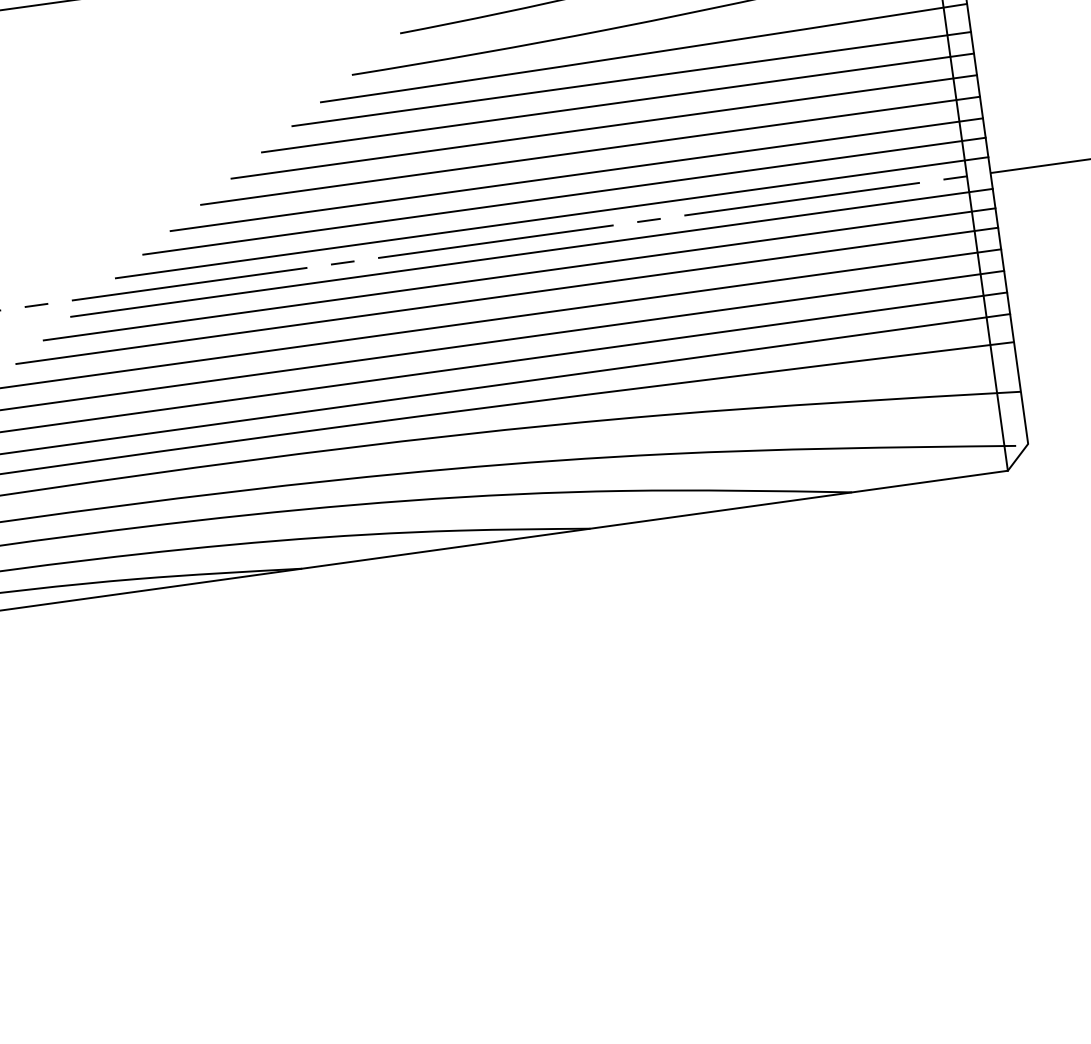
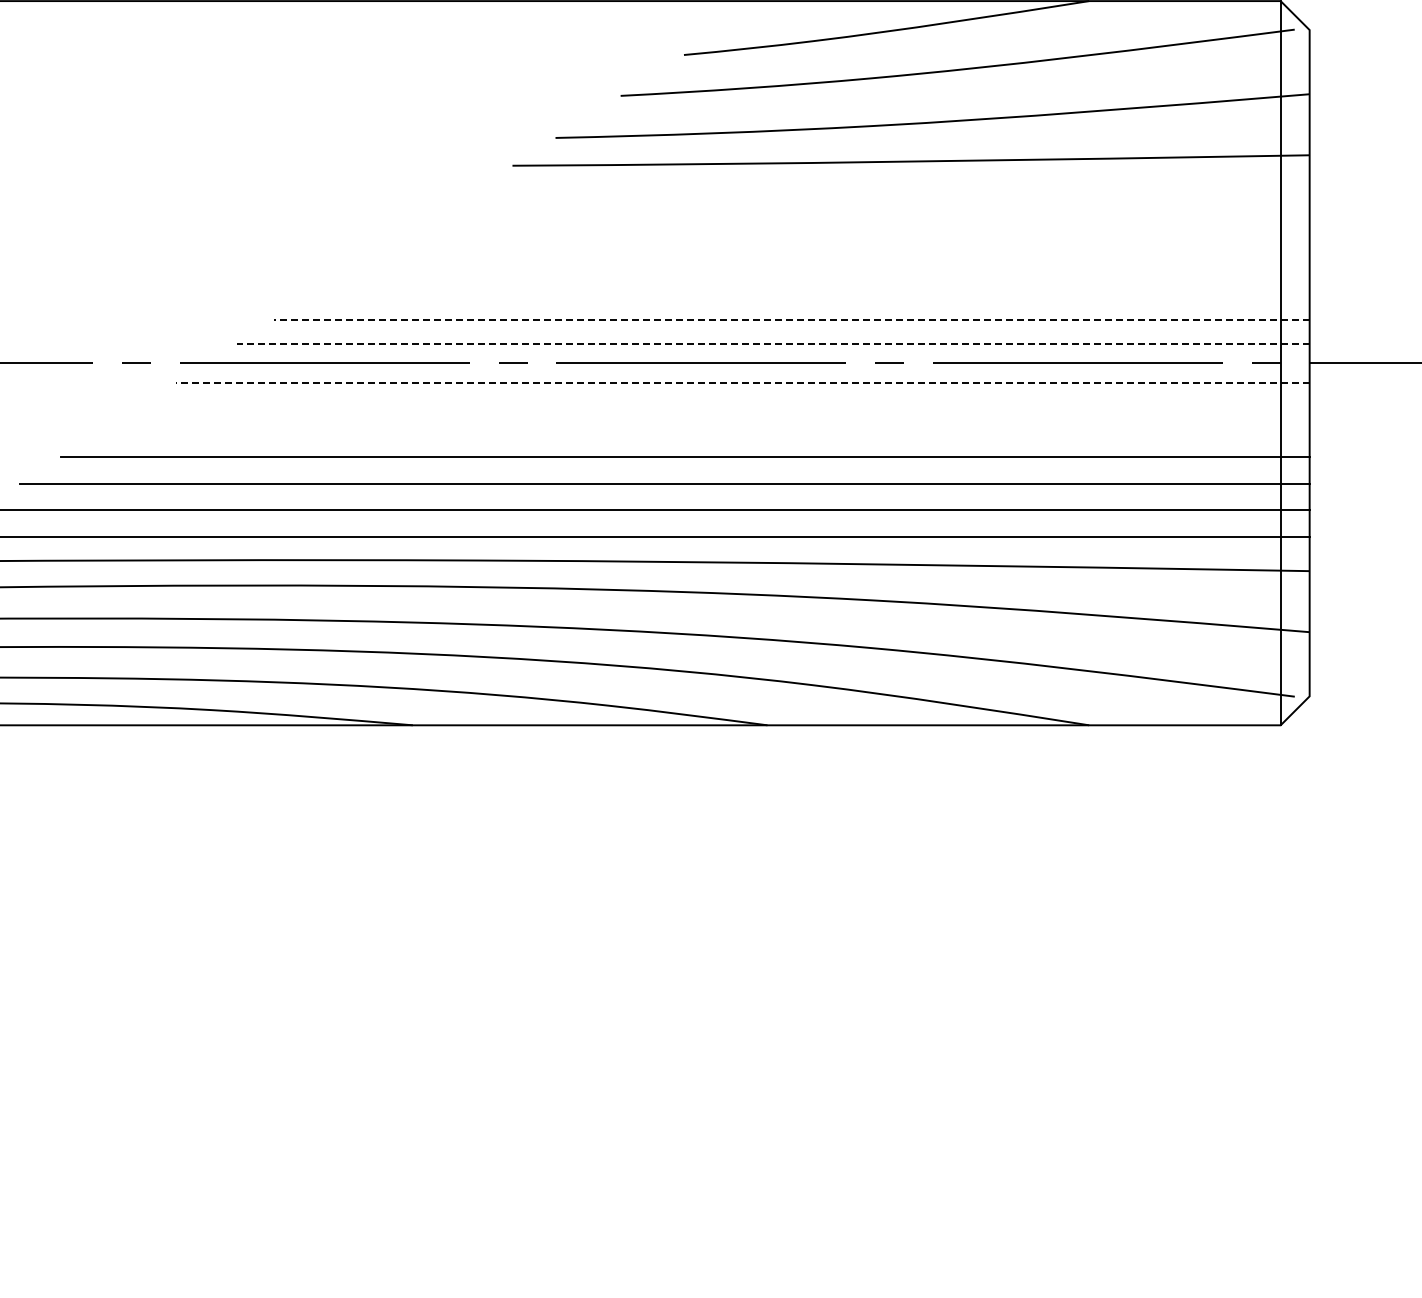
line: (631, 78) -> (892, 189), removed
line: (617, 103) -> (871, 216), removed
line: (603, 126) -> (850, 242), removed
line: (590, 150) -> (830, 269), removed
line: (576, 174) -> (809, 295), removed
line: (564, 195) -> (791, 319), solid -> dashed
line: (551, 217) -> (772, 343), solid -> dashed
line: (532, 252) -> (743, 382), solid -> dashed
line: (519, 274) -> (724, 406), removed
line: (506, 295) -> (705, 430), removed

